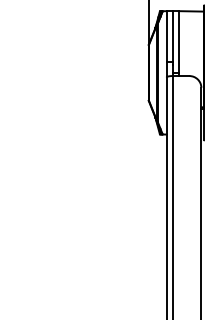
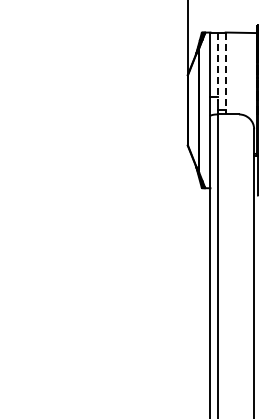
line: (173, 38) -> (218, 67), solid -> dashed
line: (178, 43) -> (225, 73), solid -> dashed

